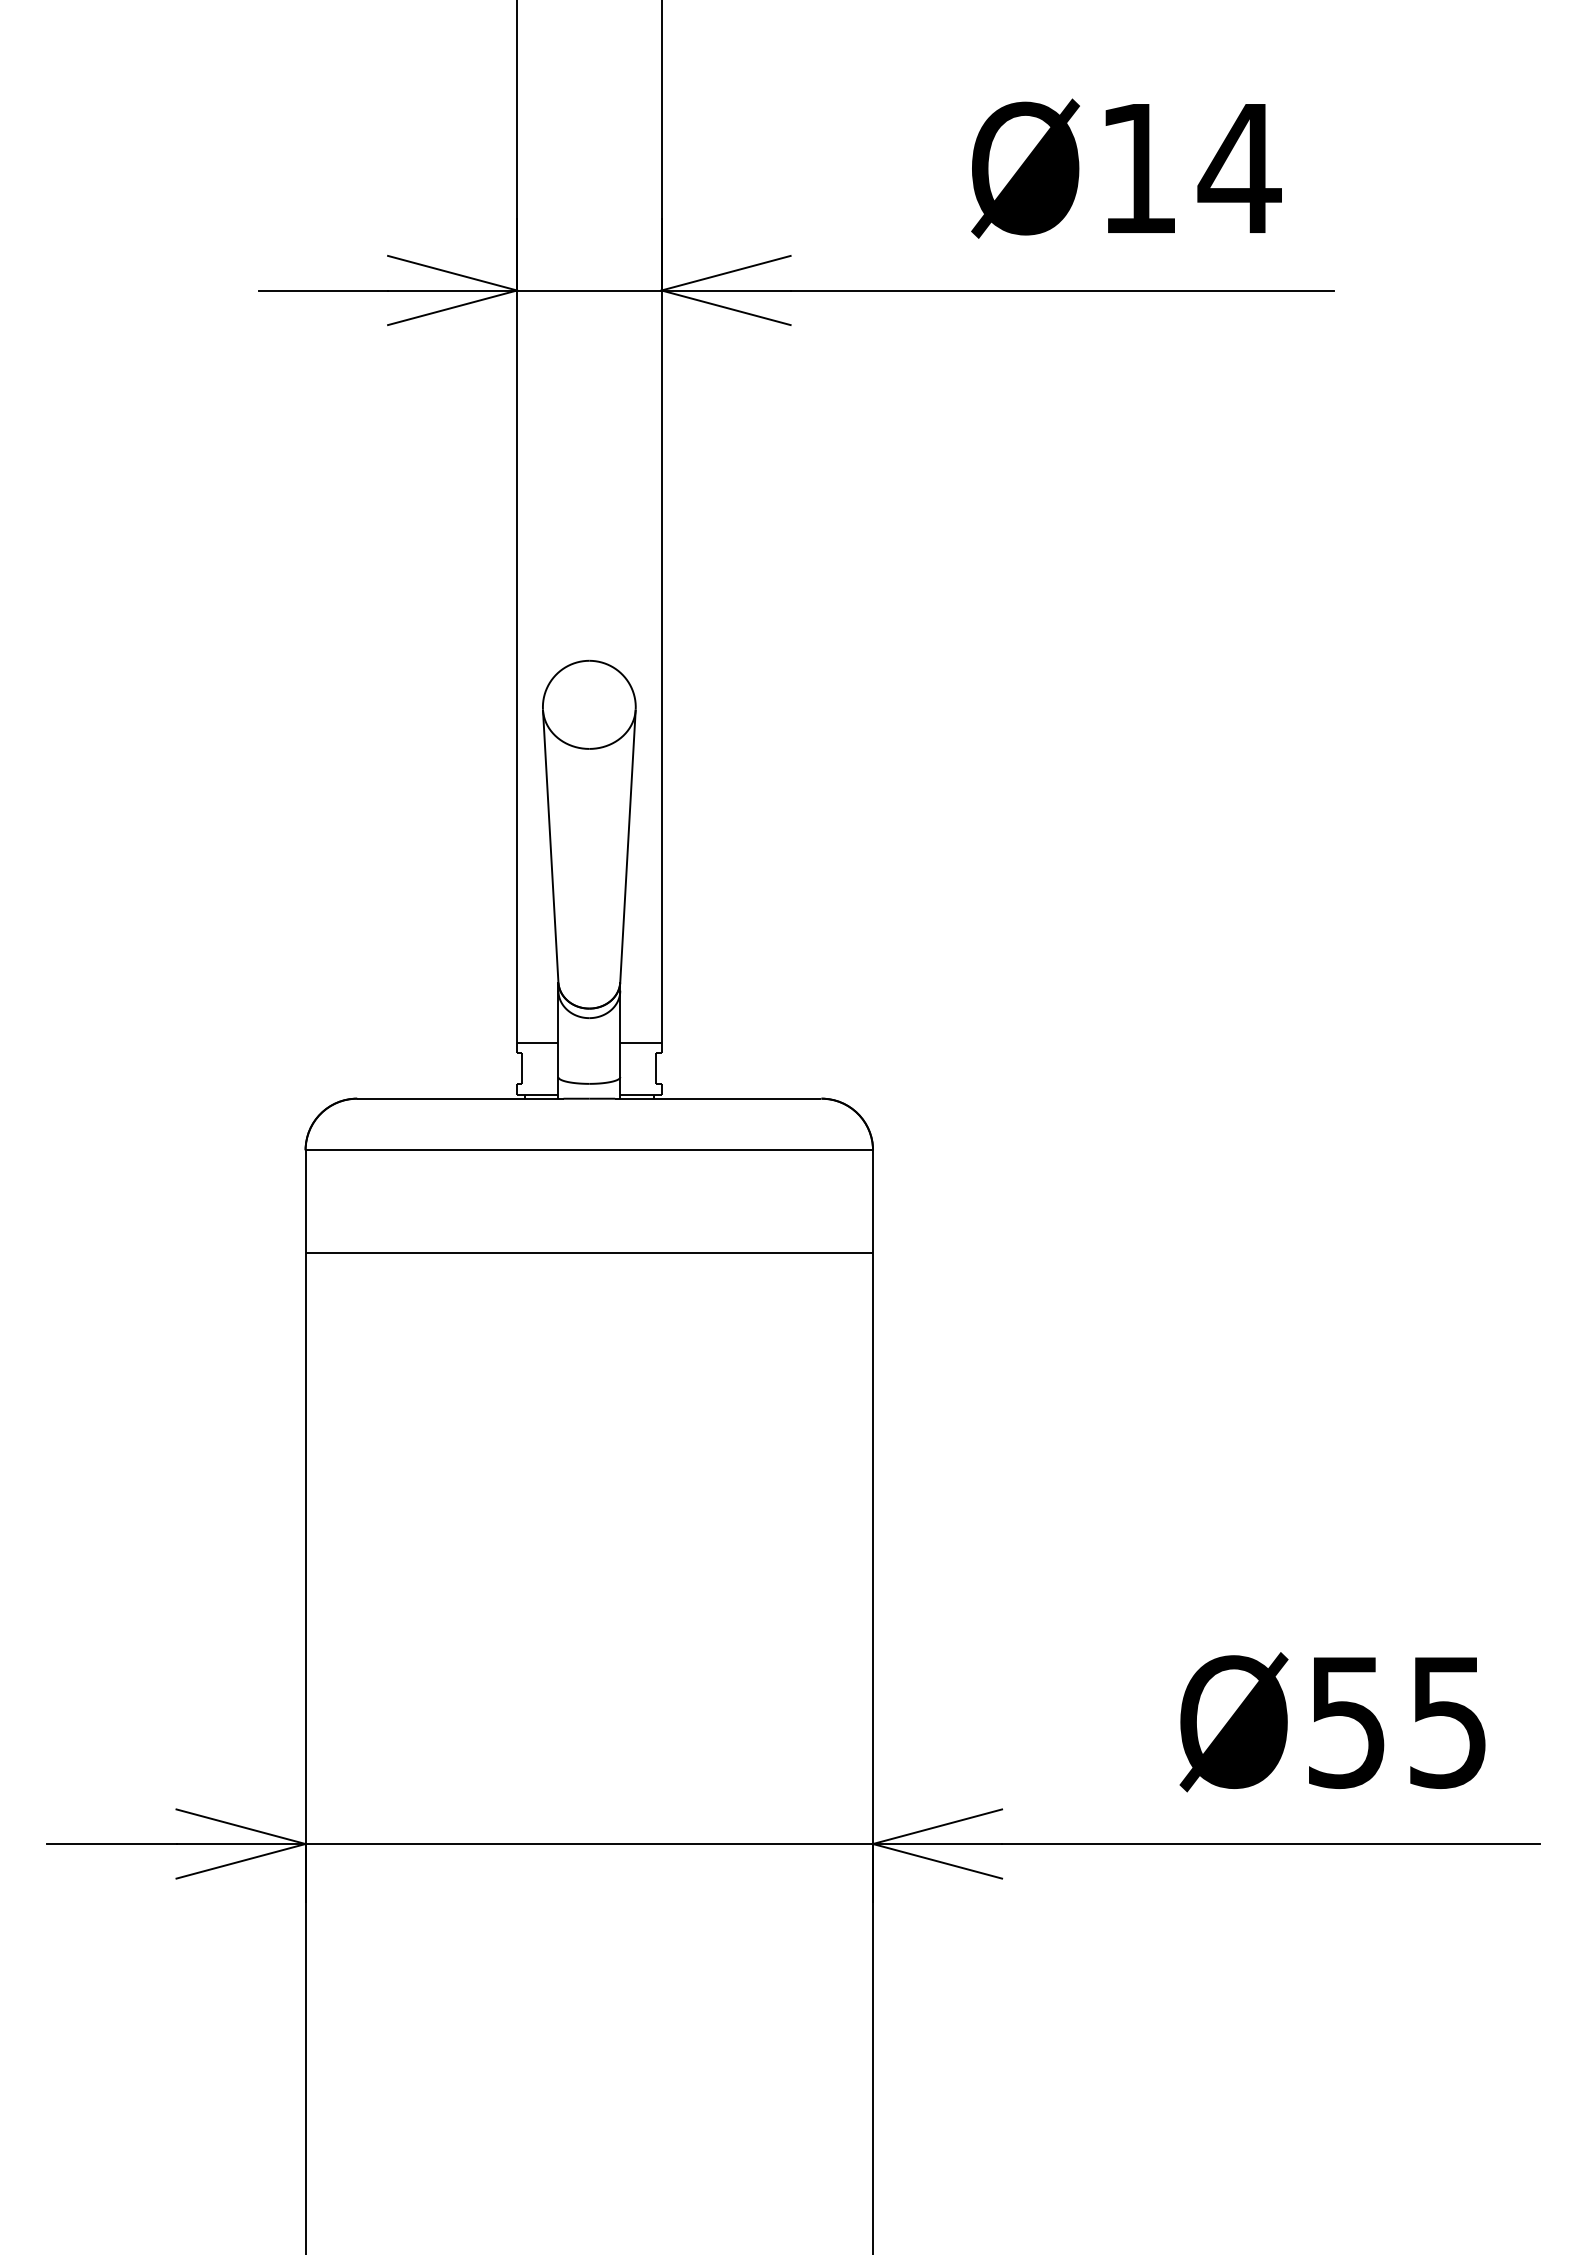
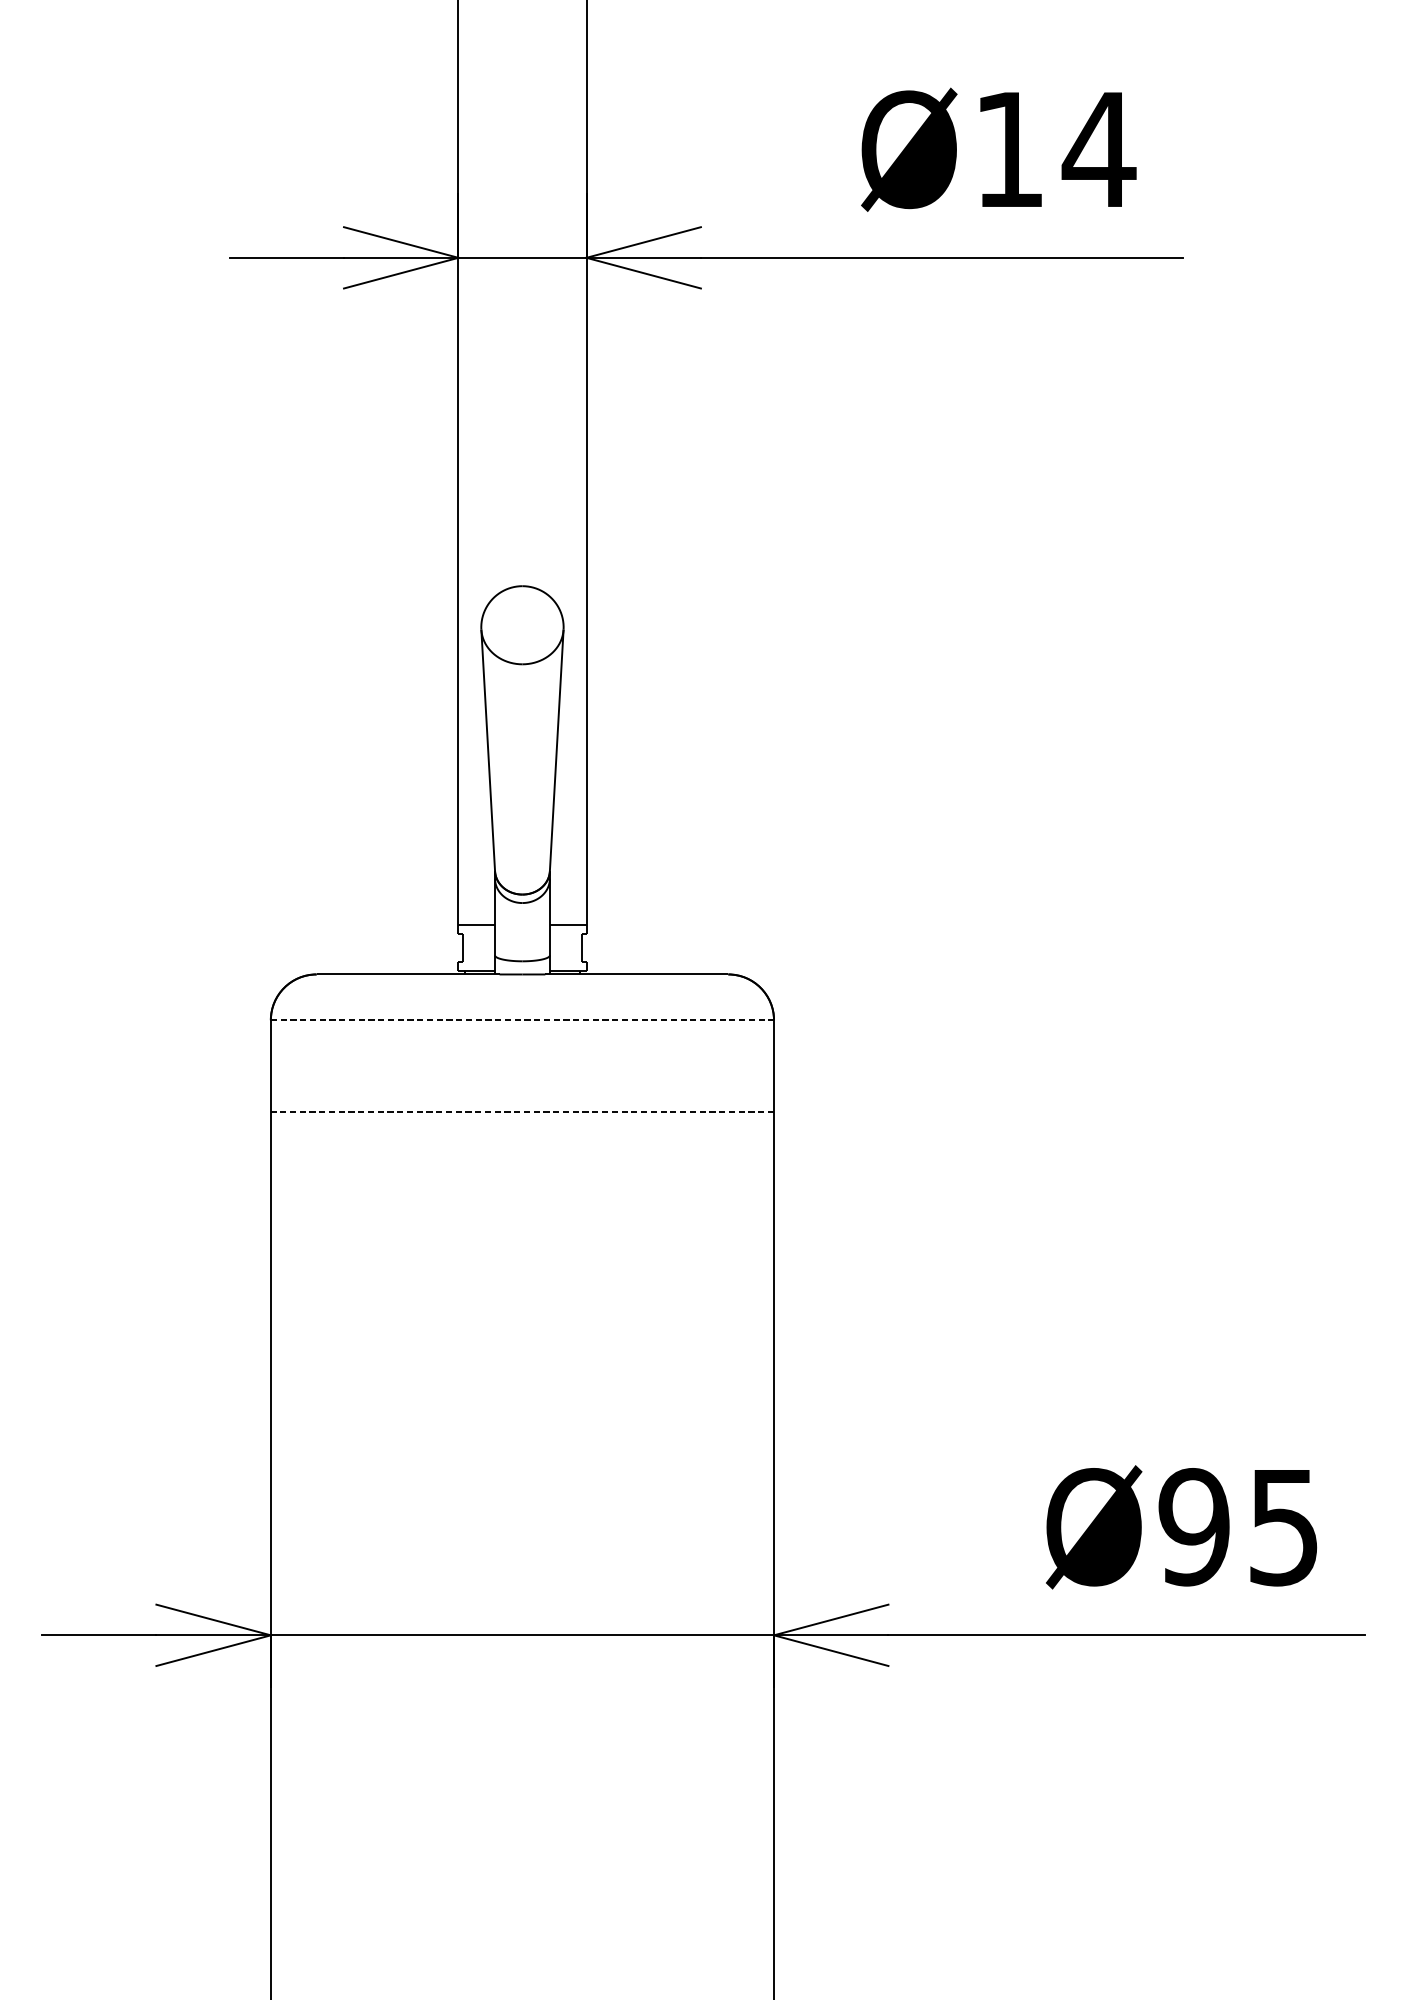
line: (589, 1150) -> (522, 1020), solid -> dashed
line: (589, 1253) -> (522, 1111), solid -> dashed
text: (1346, 1721) -> (1193, 1526), Ø55 -> Ø95

